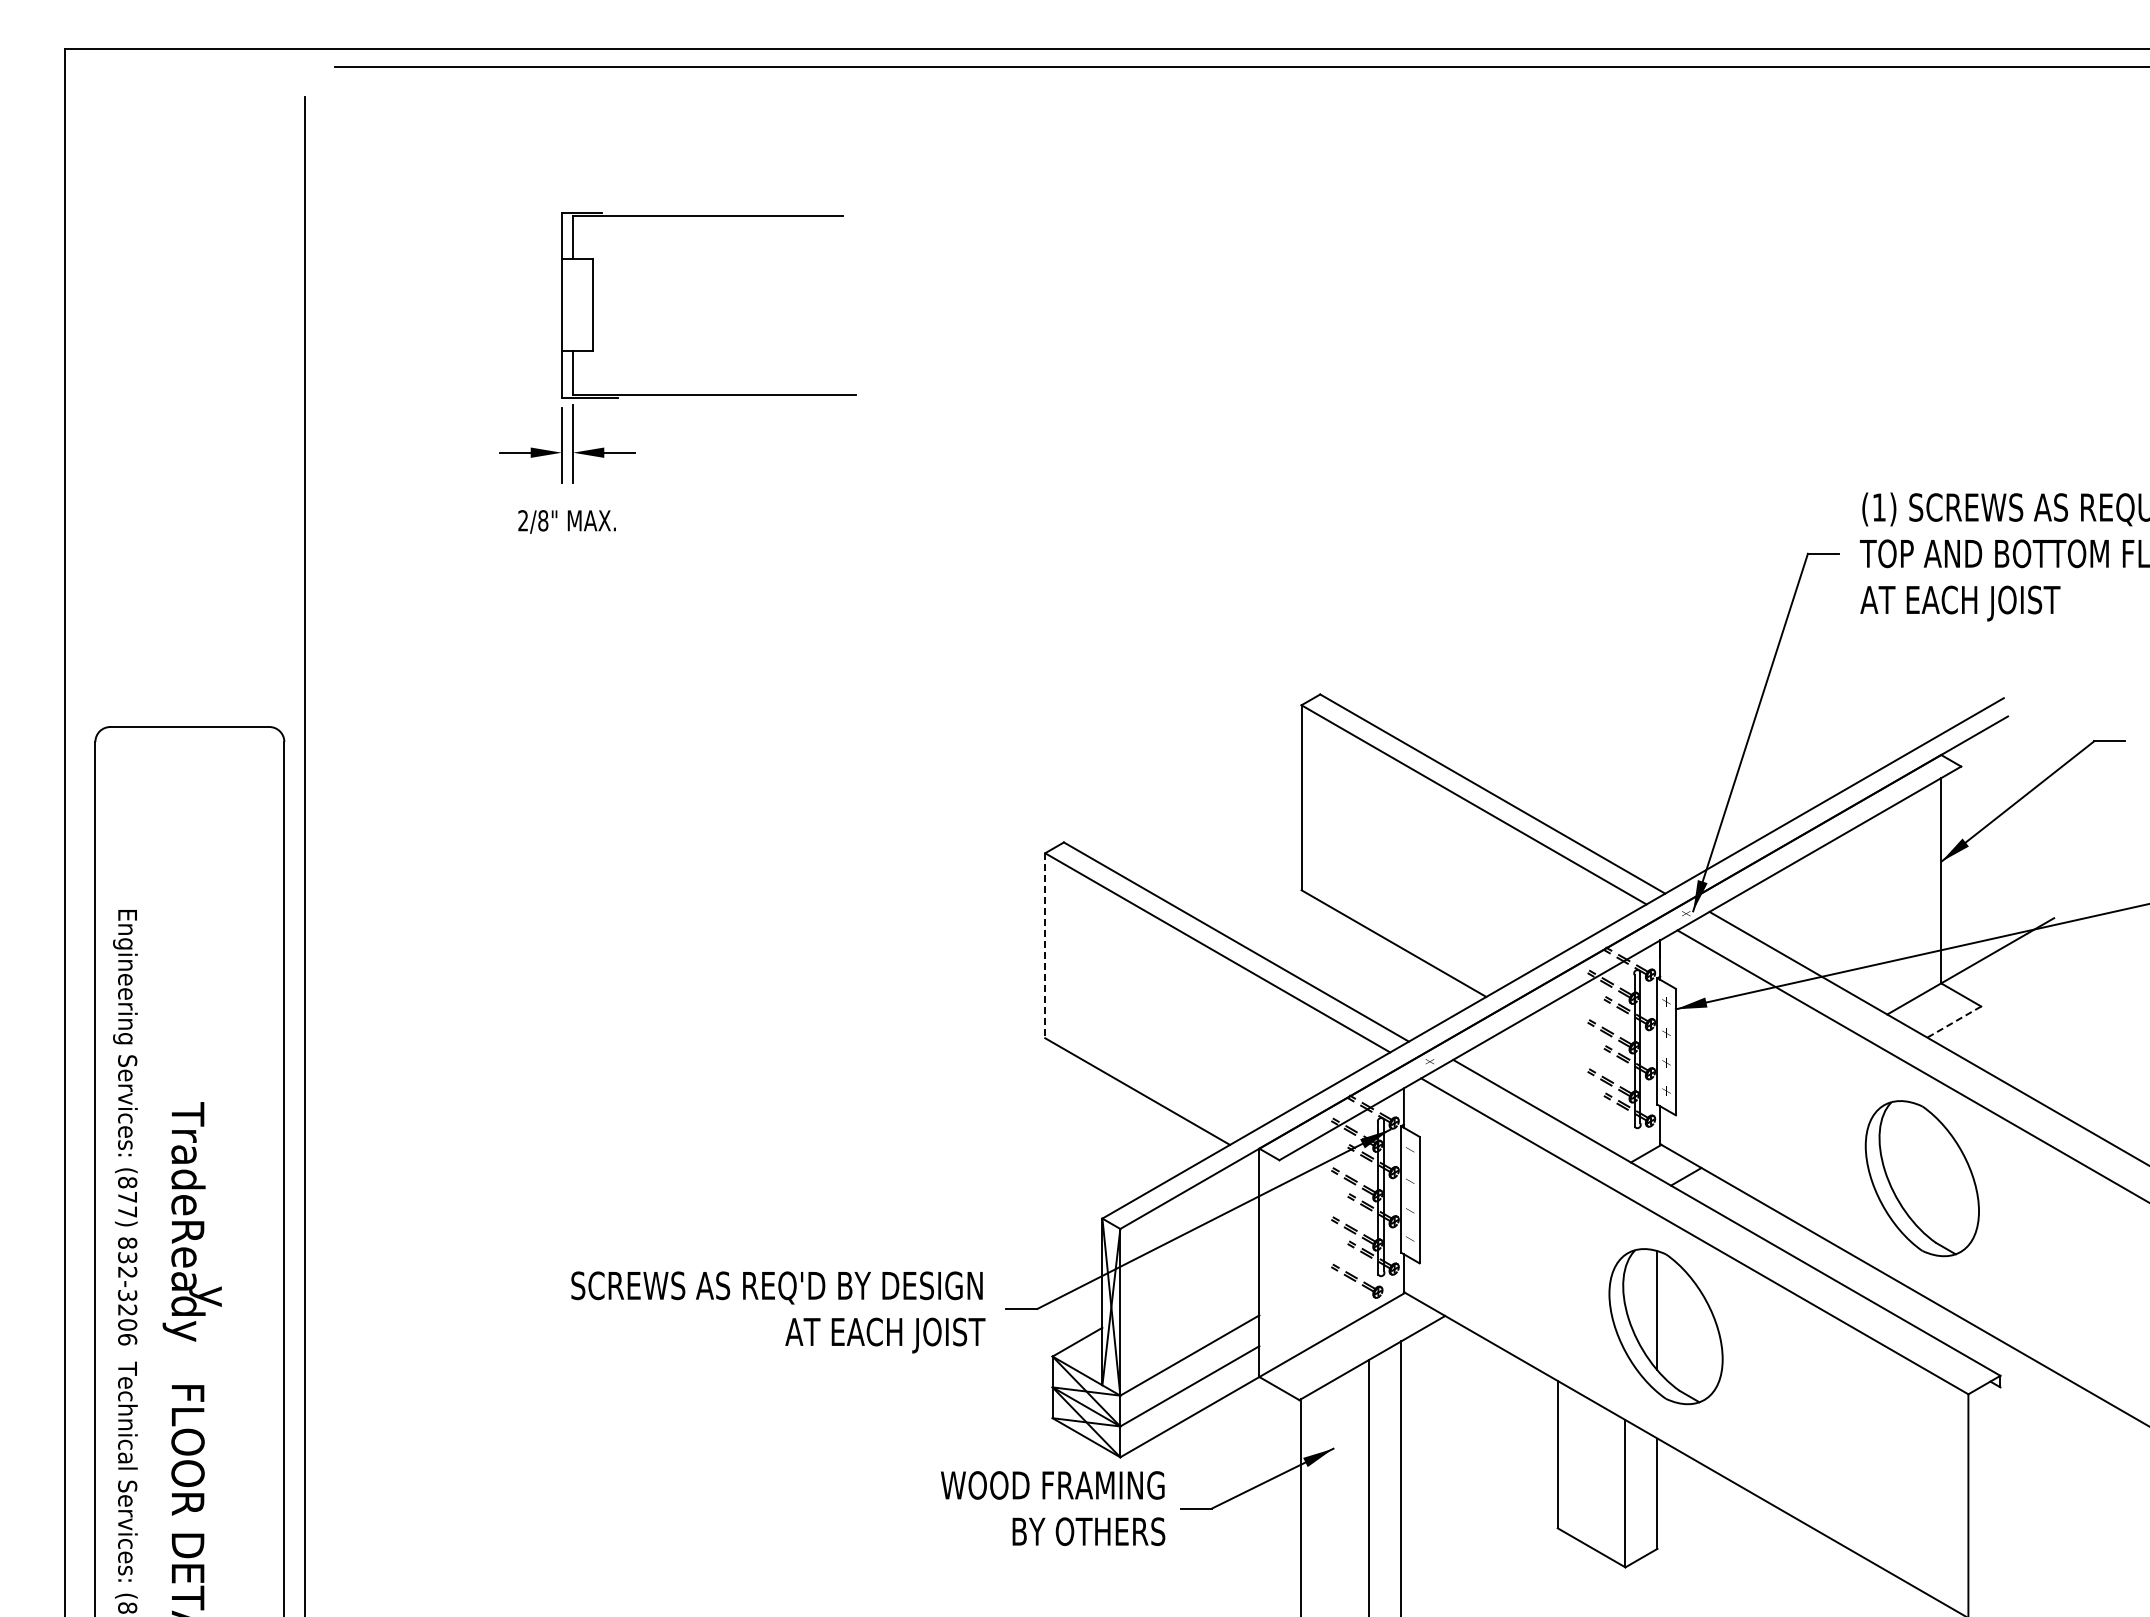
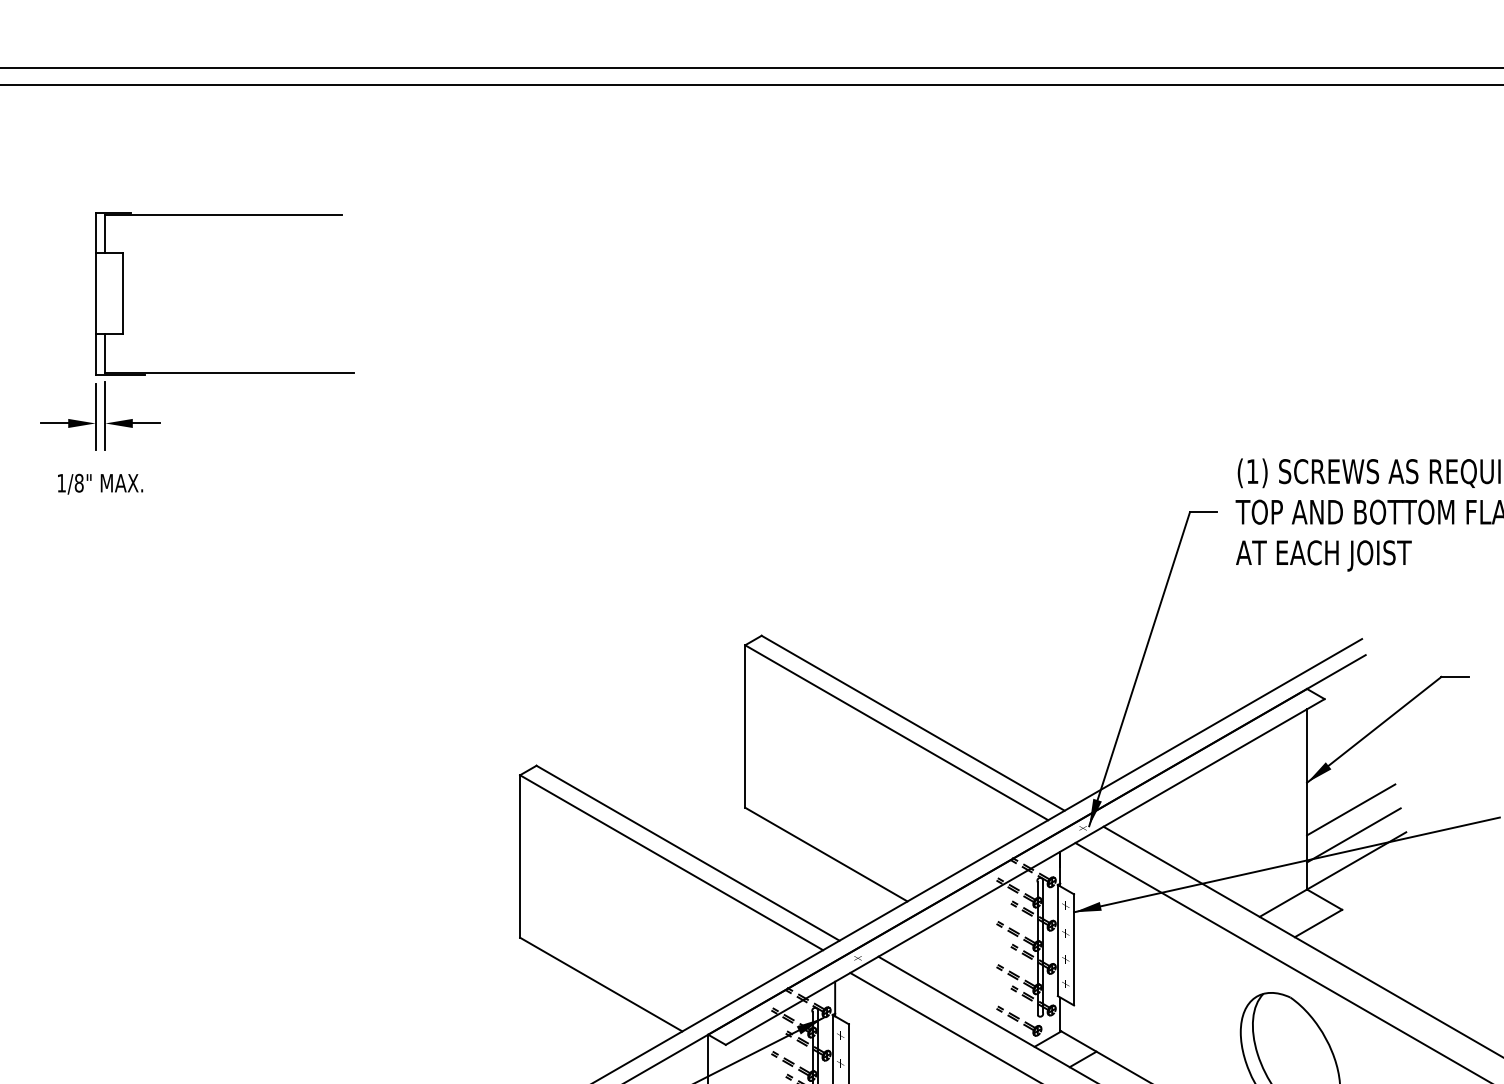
text: (522, 520) -> (60, 482), 2/8" -> 1/8"
line: (1991, 892) -> (1351, 809), added
line: (1994, 921) -> (1353, 835), added
line: (1045, 946) -> (520, 857), dashed -> solid
line: (1953, 1022) -> (1317, 923), dashed -> solid
part: (1613, 1132) -> (1019, 1020), added

